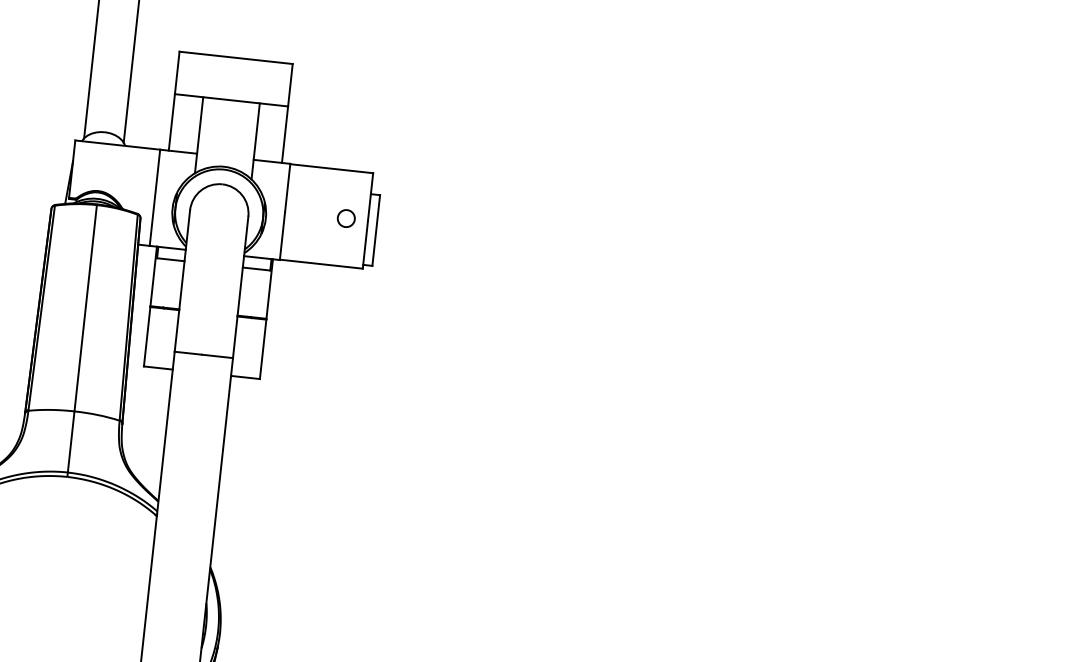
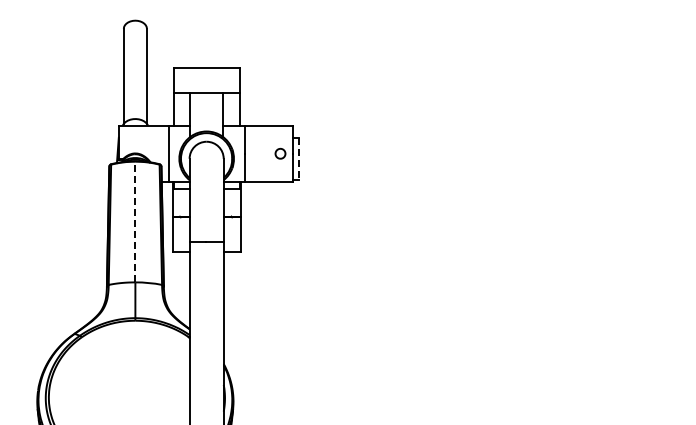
line: (376, 229) -> (298, 158), solid -> dashed
line: (85, 307) -> (135, 221), solid -> dashed

